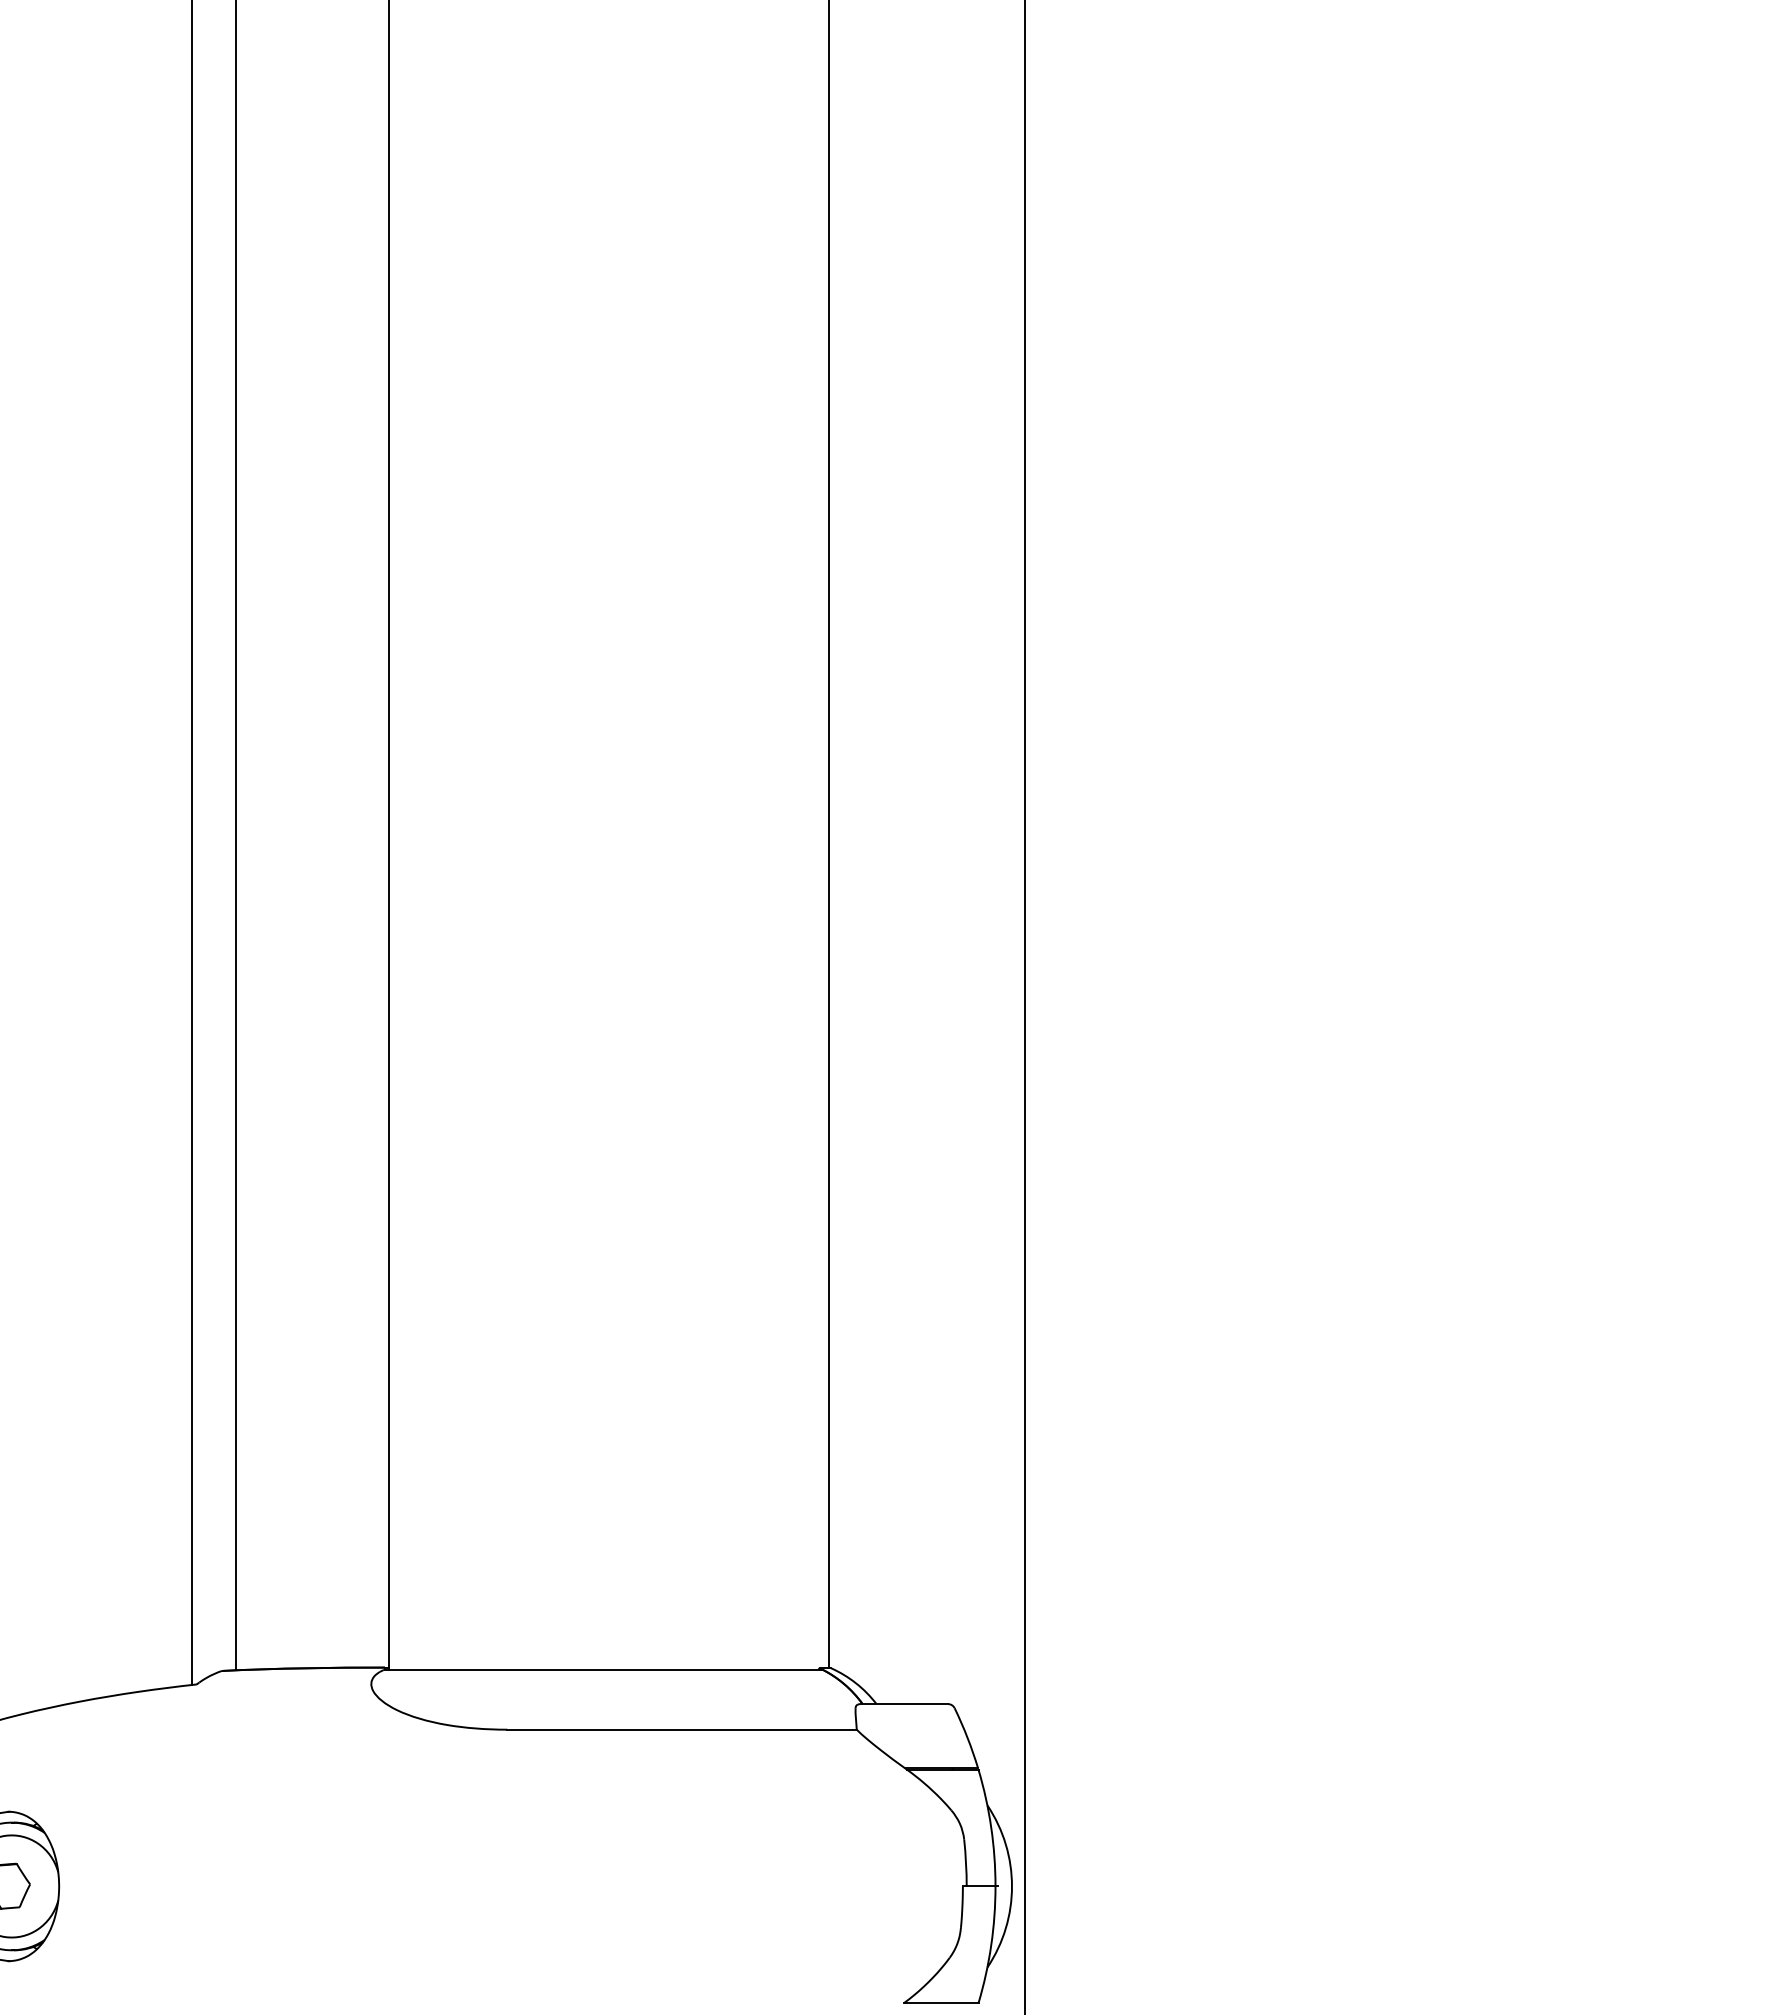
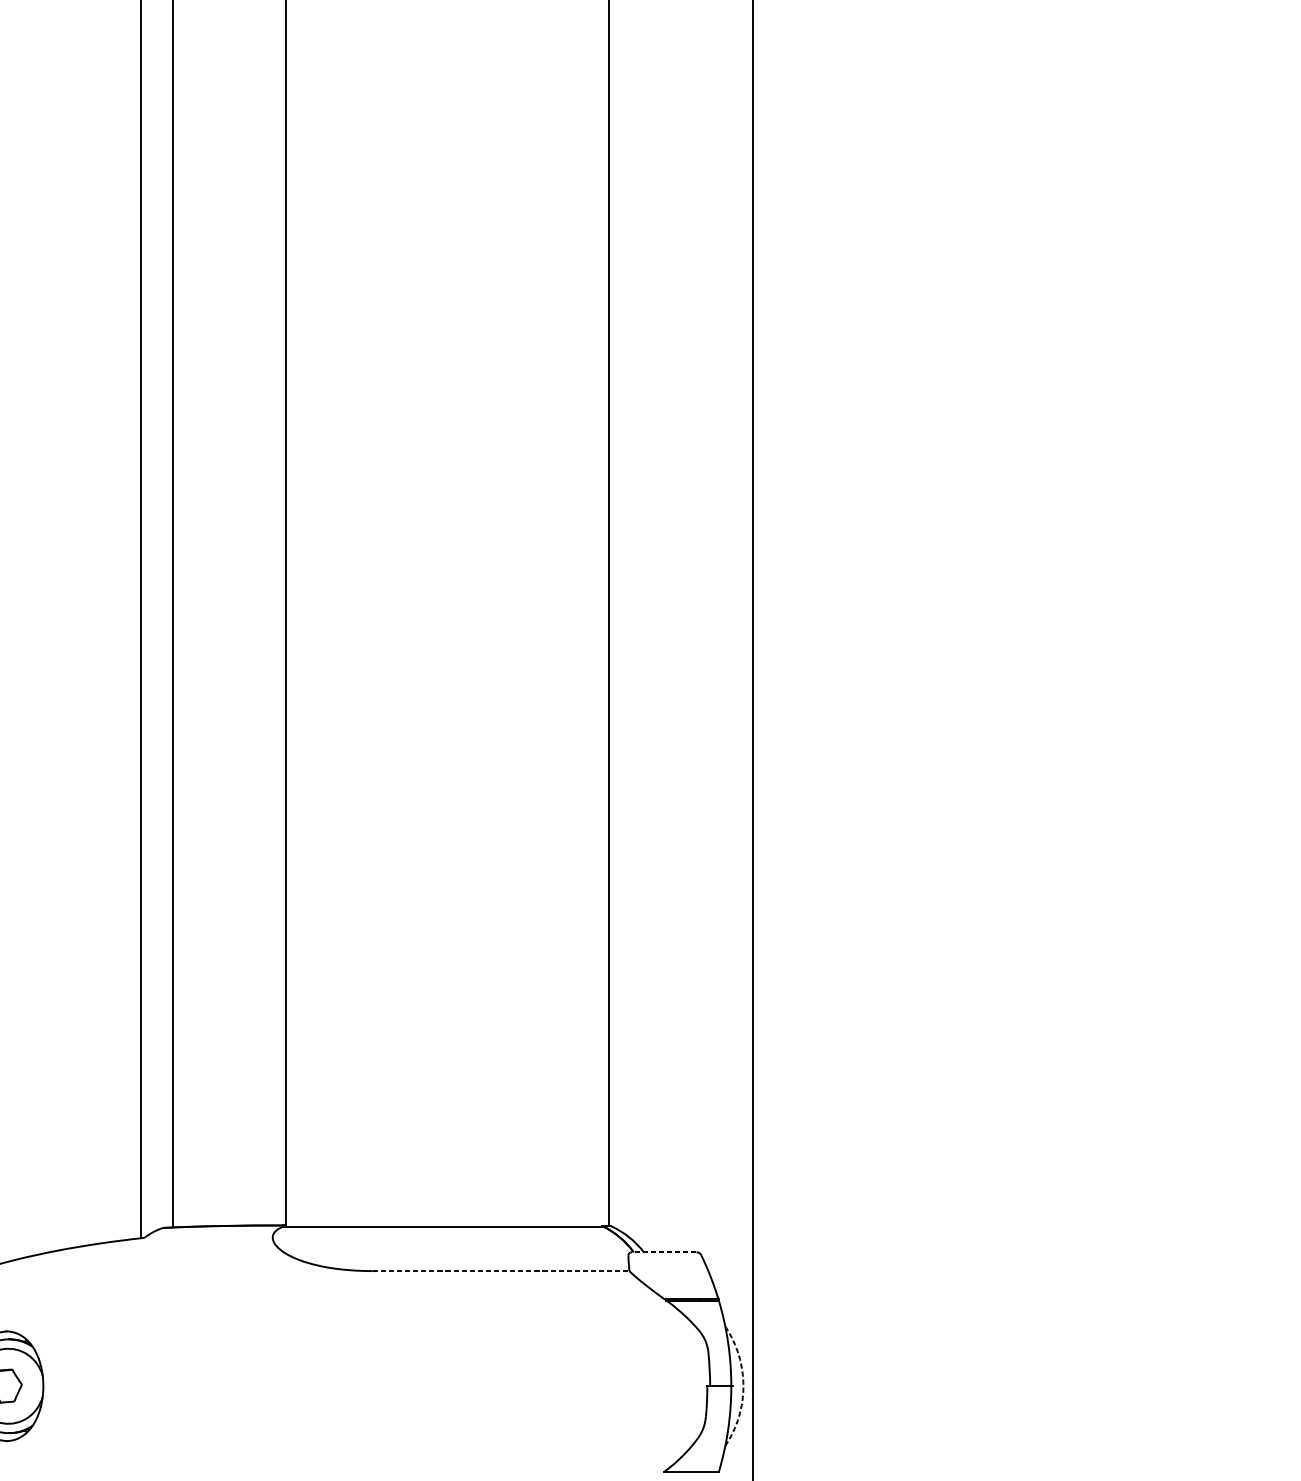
line: (904, 1704) -> (664, 1252), solid -> dashed
line: (682, 1729) -> (501, 1270), solid -> dashed
arc: (1012, 1886) -> (743, 1386), solid -> dashed

